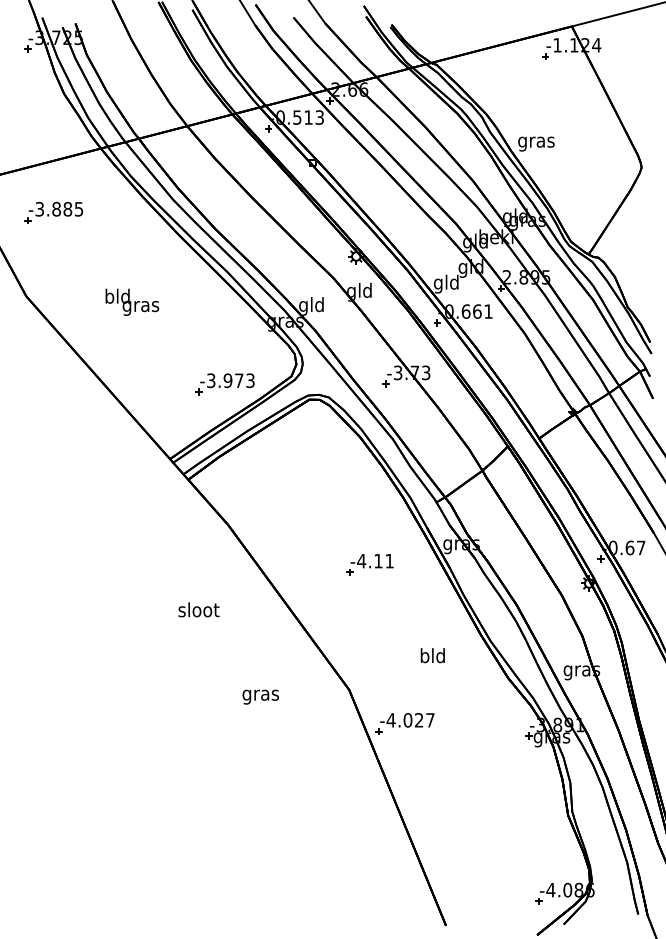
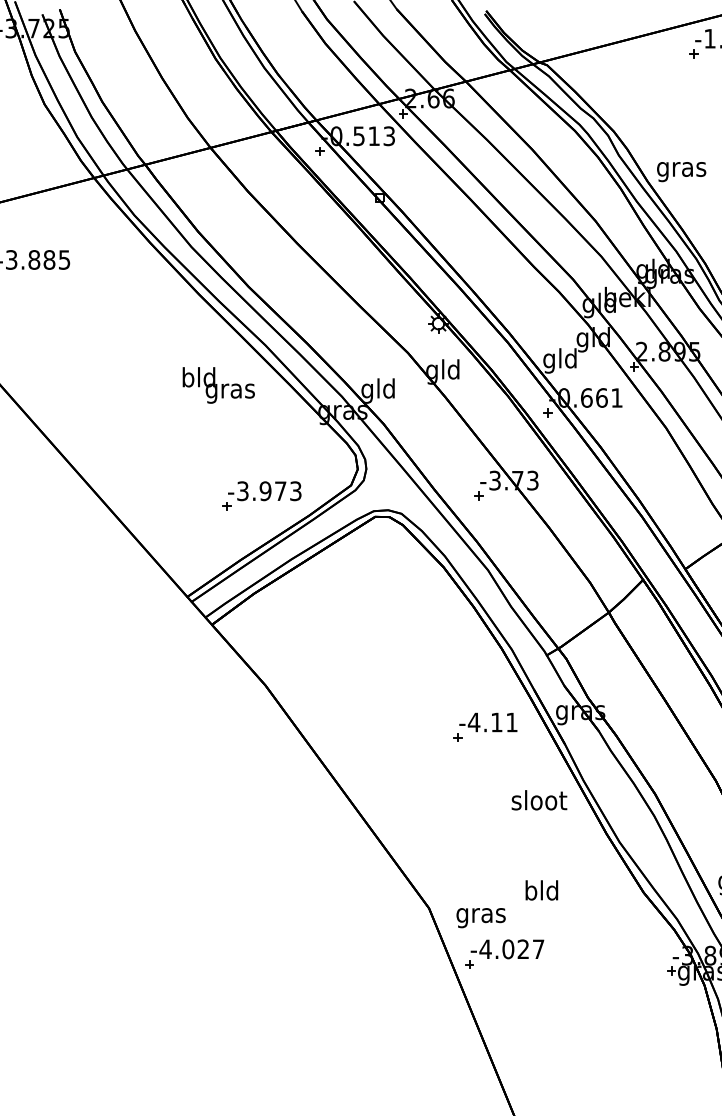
text: (132, 301) -> (218, 384), moved
part: (369, 564) -> (484, 726), moved
text: (198, 609) -> (538, 799), moved
text: (432, 655) -> (541, 890), moved
text: (260, 696) -> (480, 917), moved

